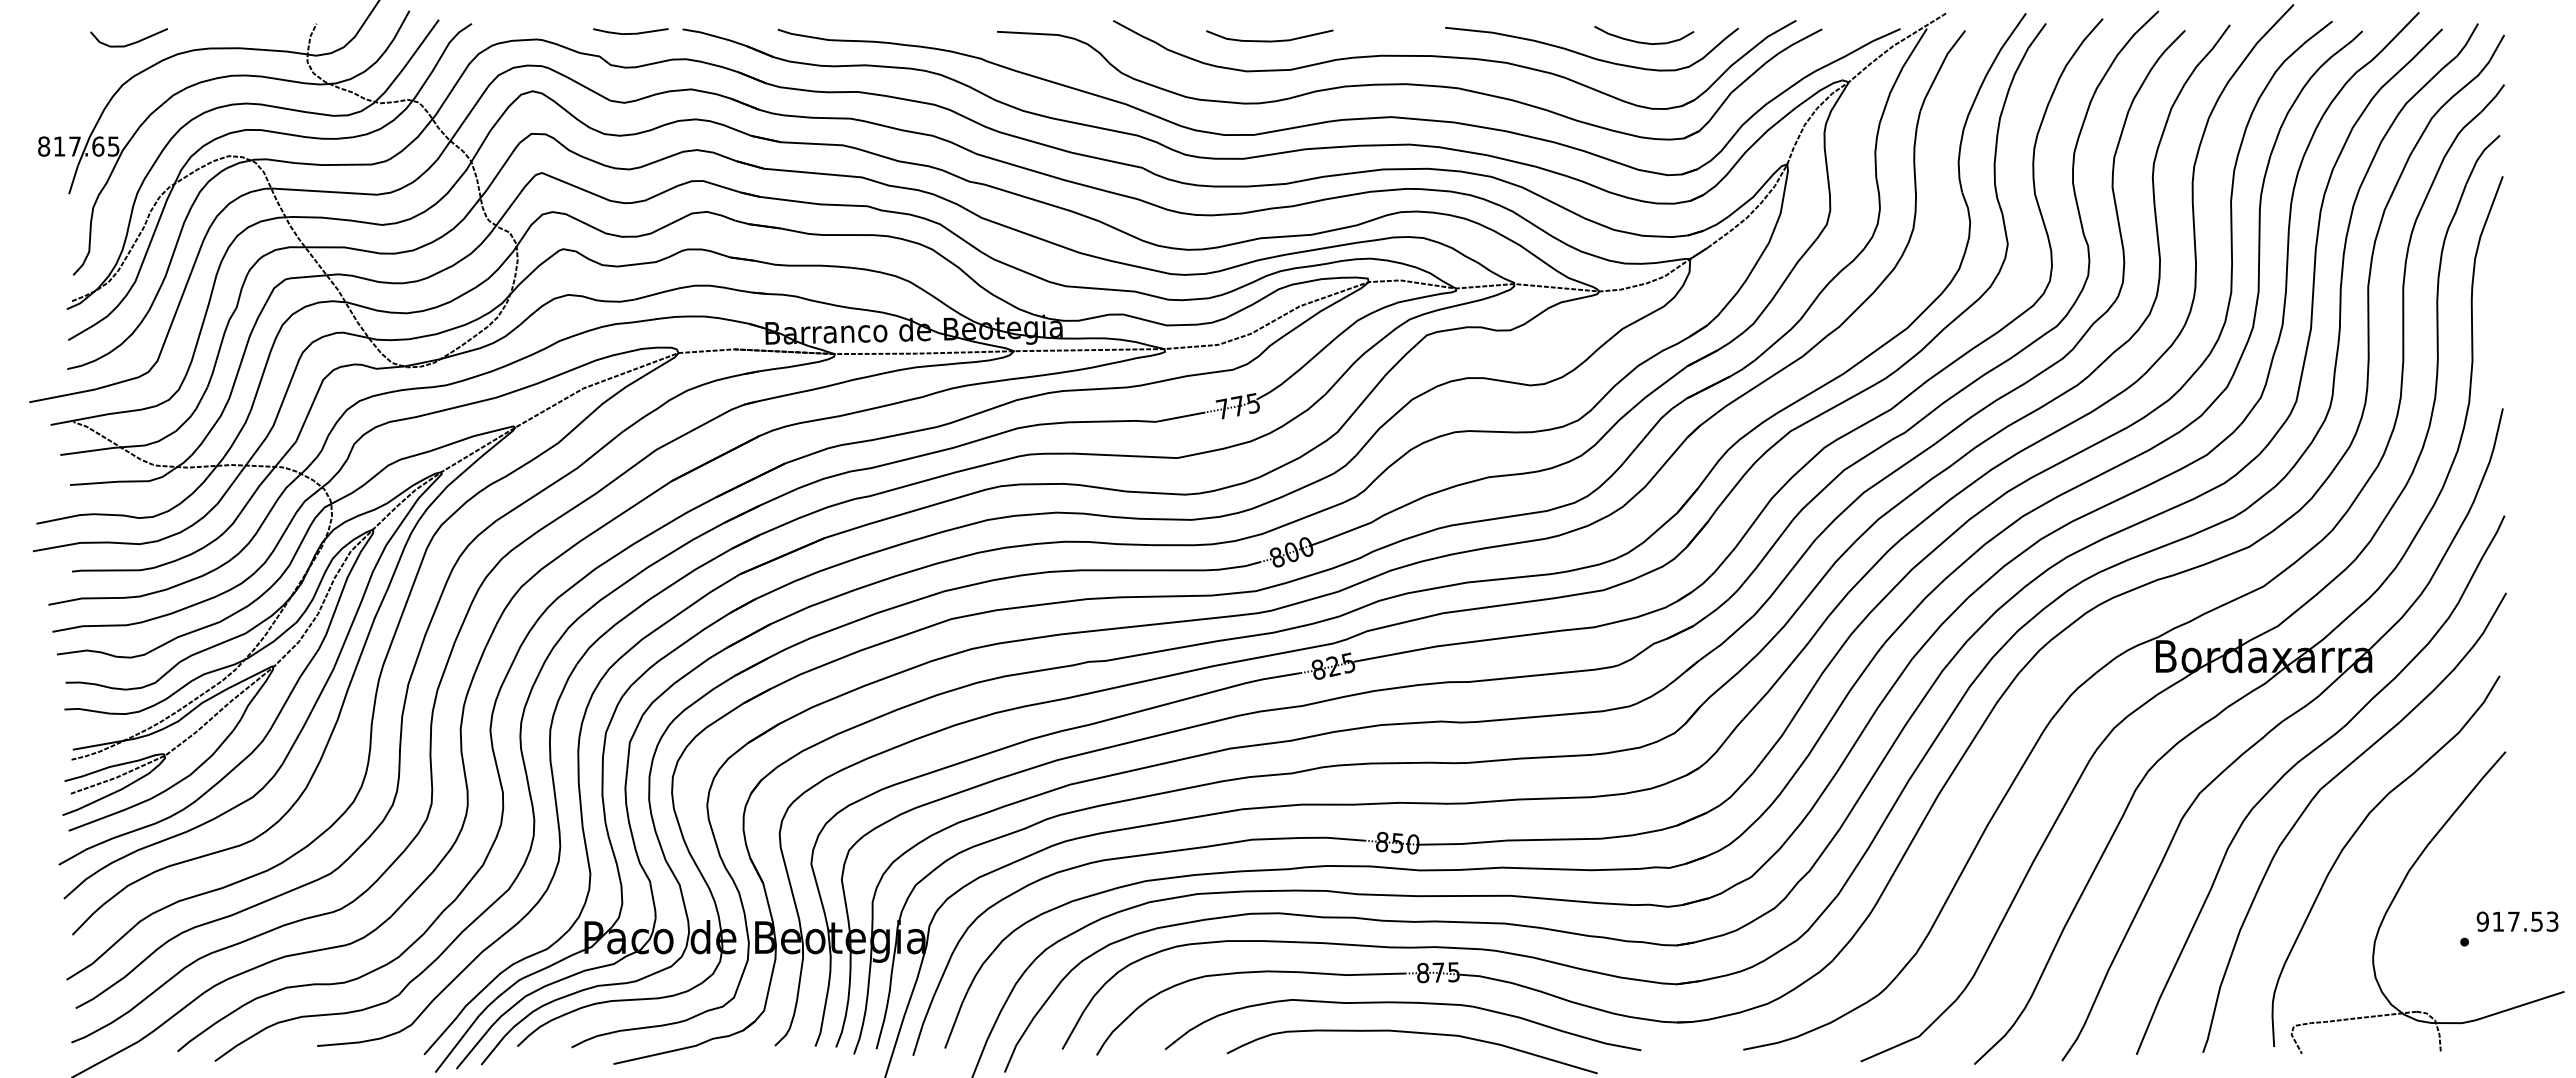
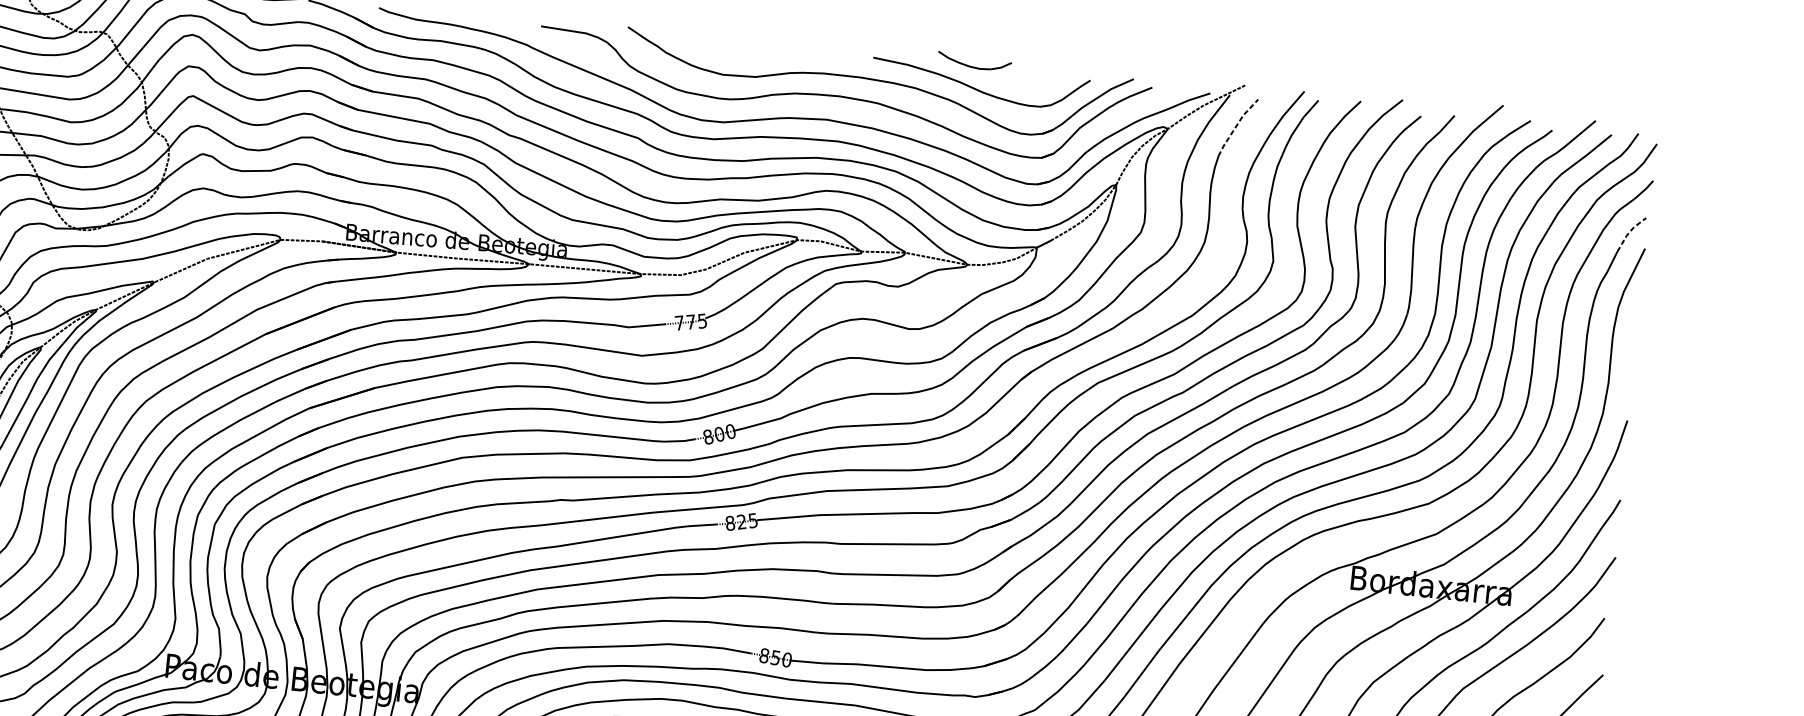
curve: (1269, 40) -> (742, 53), removed
part: (1641, 41) -> (972, 66), moved
line: (1939, 69) -> (1236, 126), solid -> dashed
line: (2479, 157) -> (1629, 232), solid -> dashed

